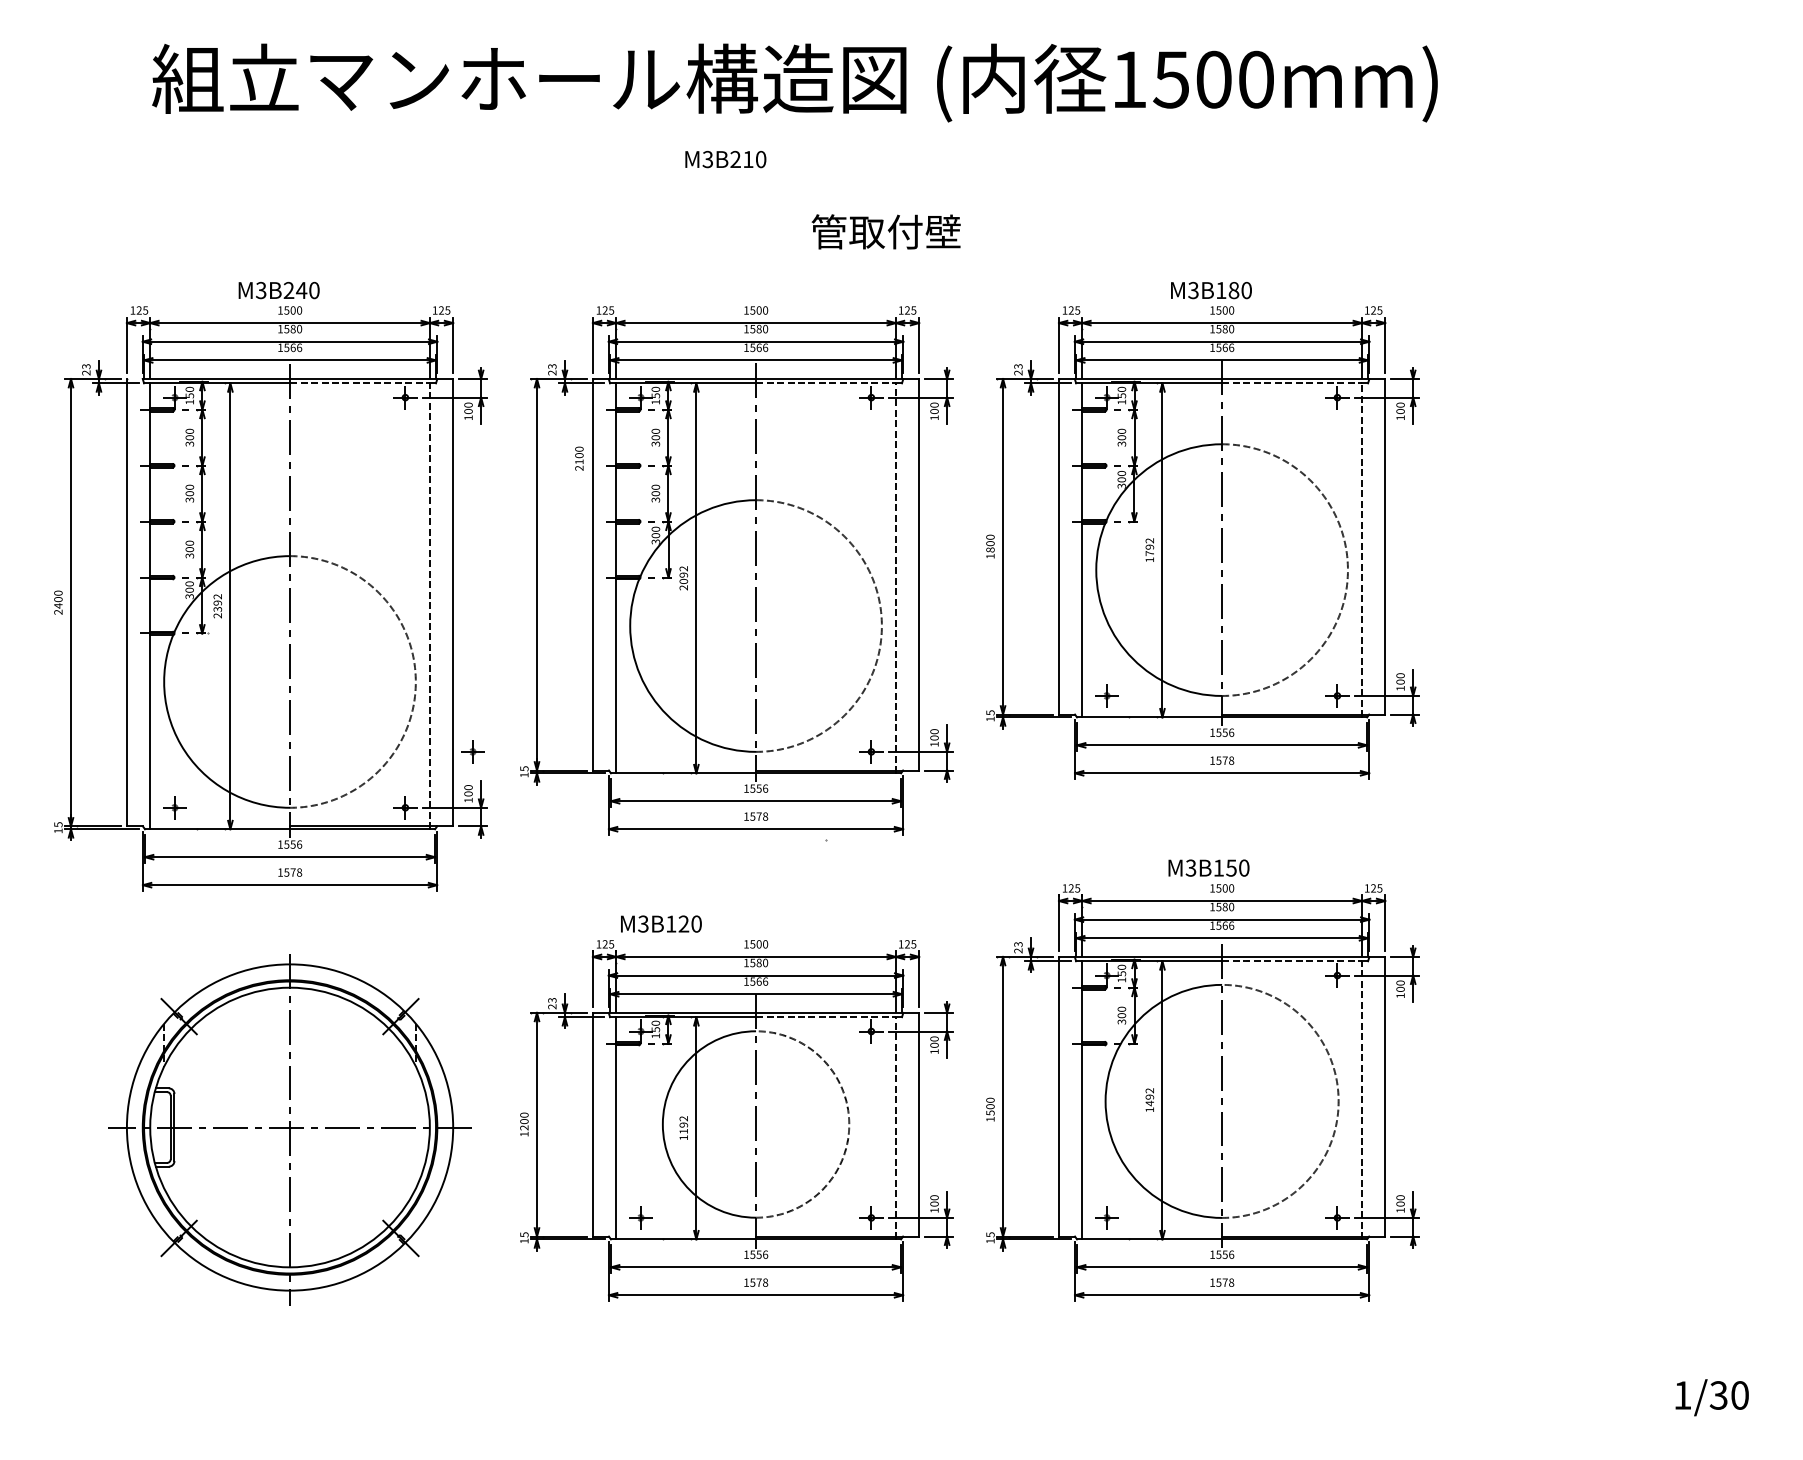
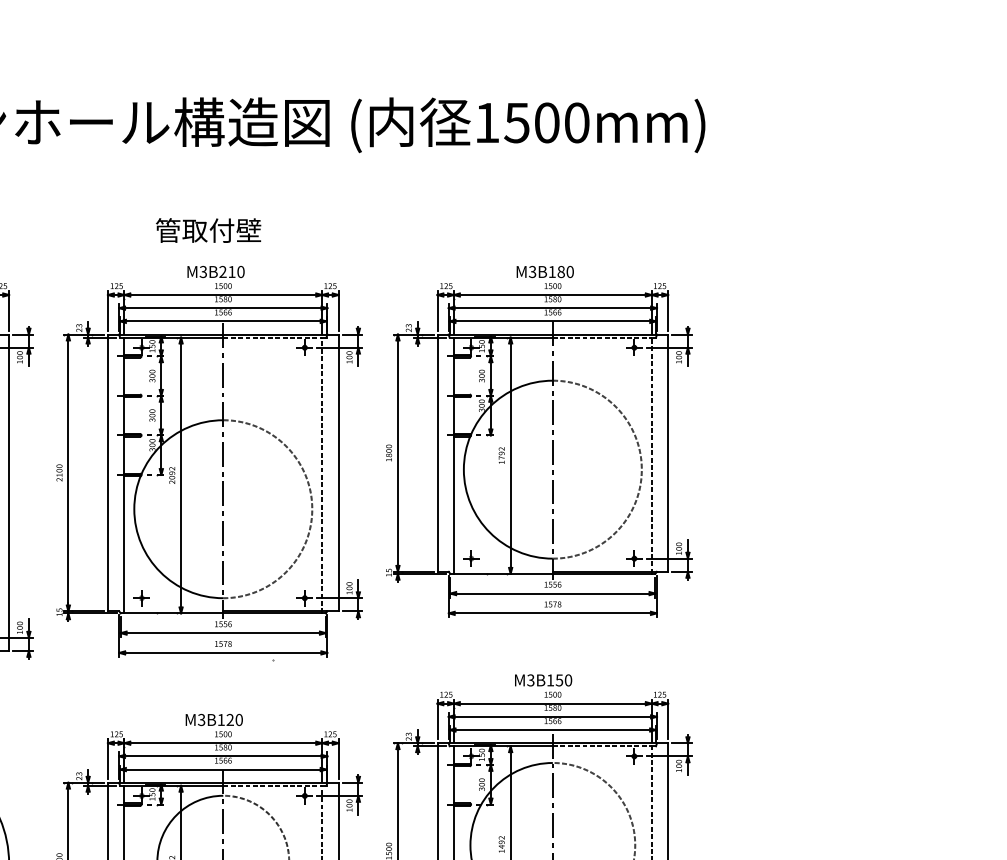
text: (725, 159) -> (215, 271), moved
text: (885, 231) -> (208, 230), moved
text: (579, 458) -> (59, 472), moved
part: (472, 751) -> (141, 597), moved
text: (661, 923) -> (214, 719), moved

